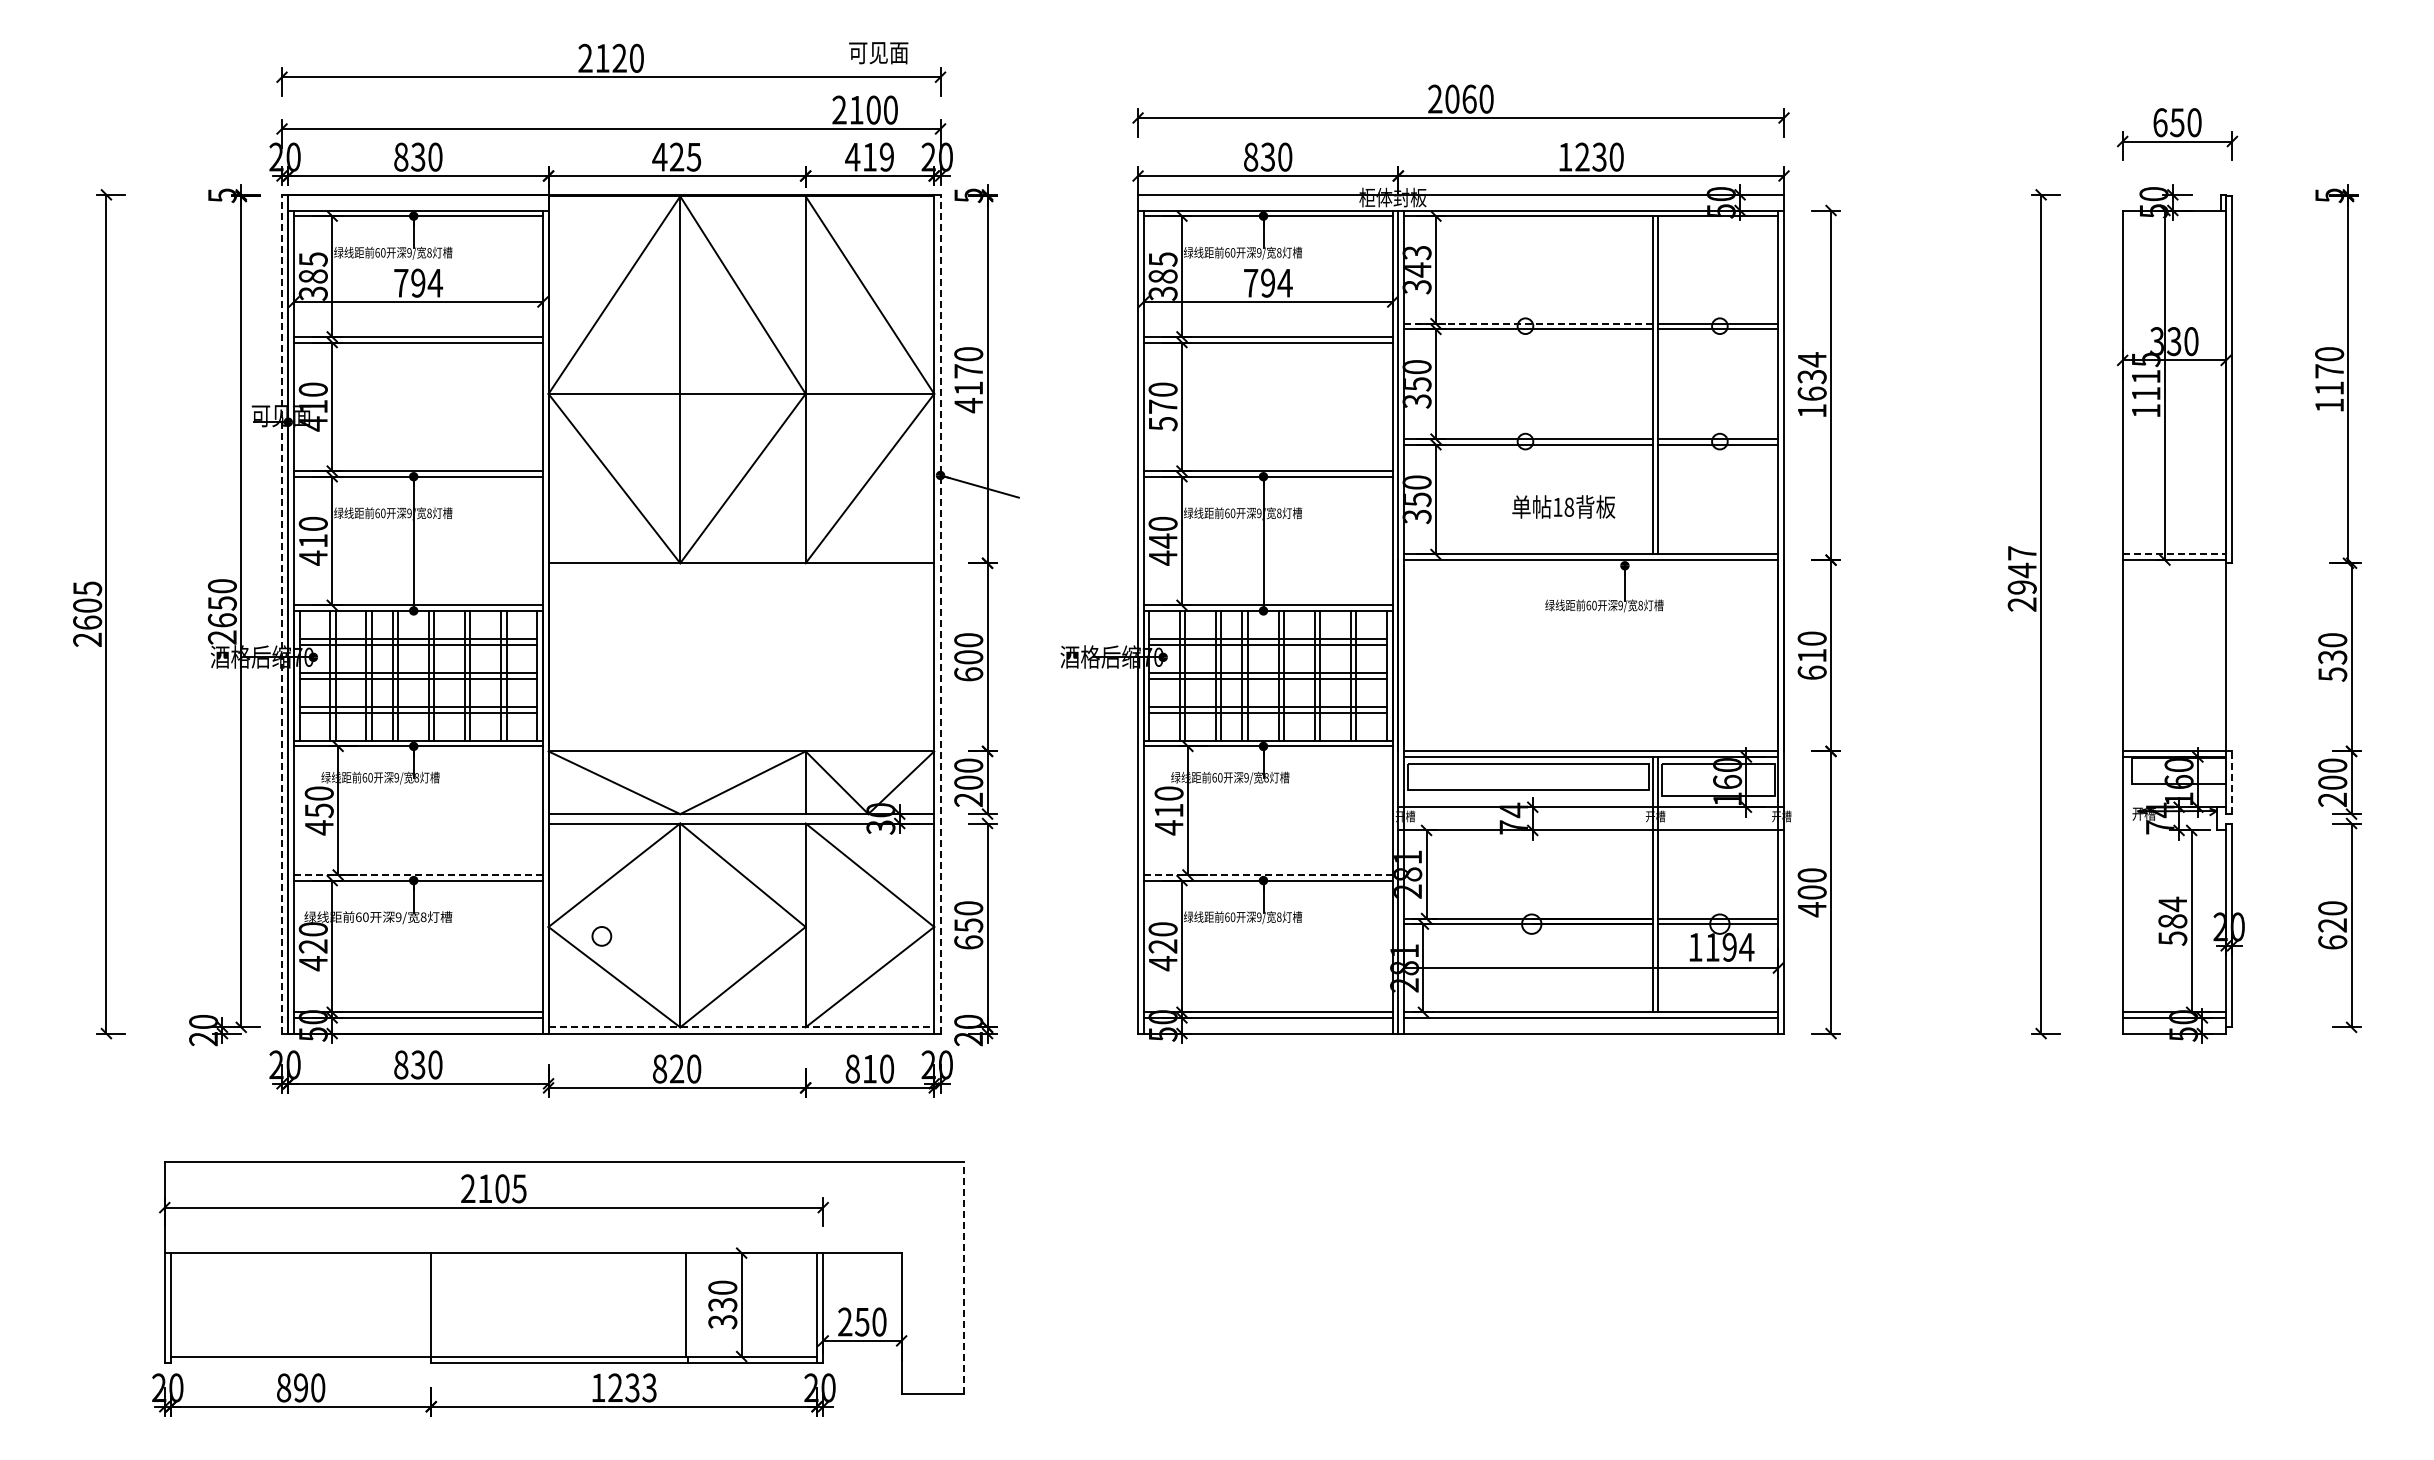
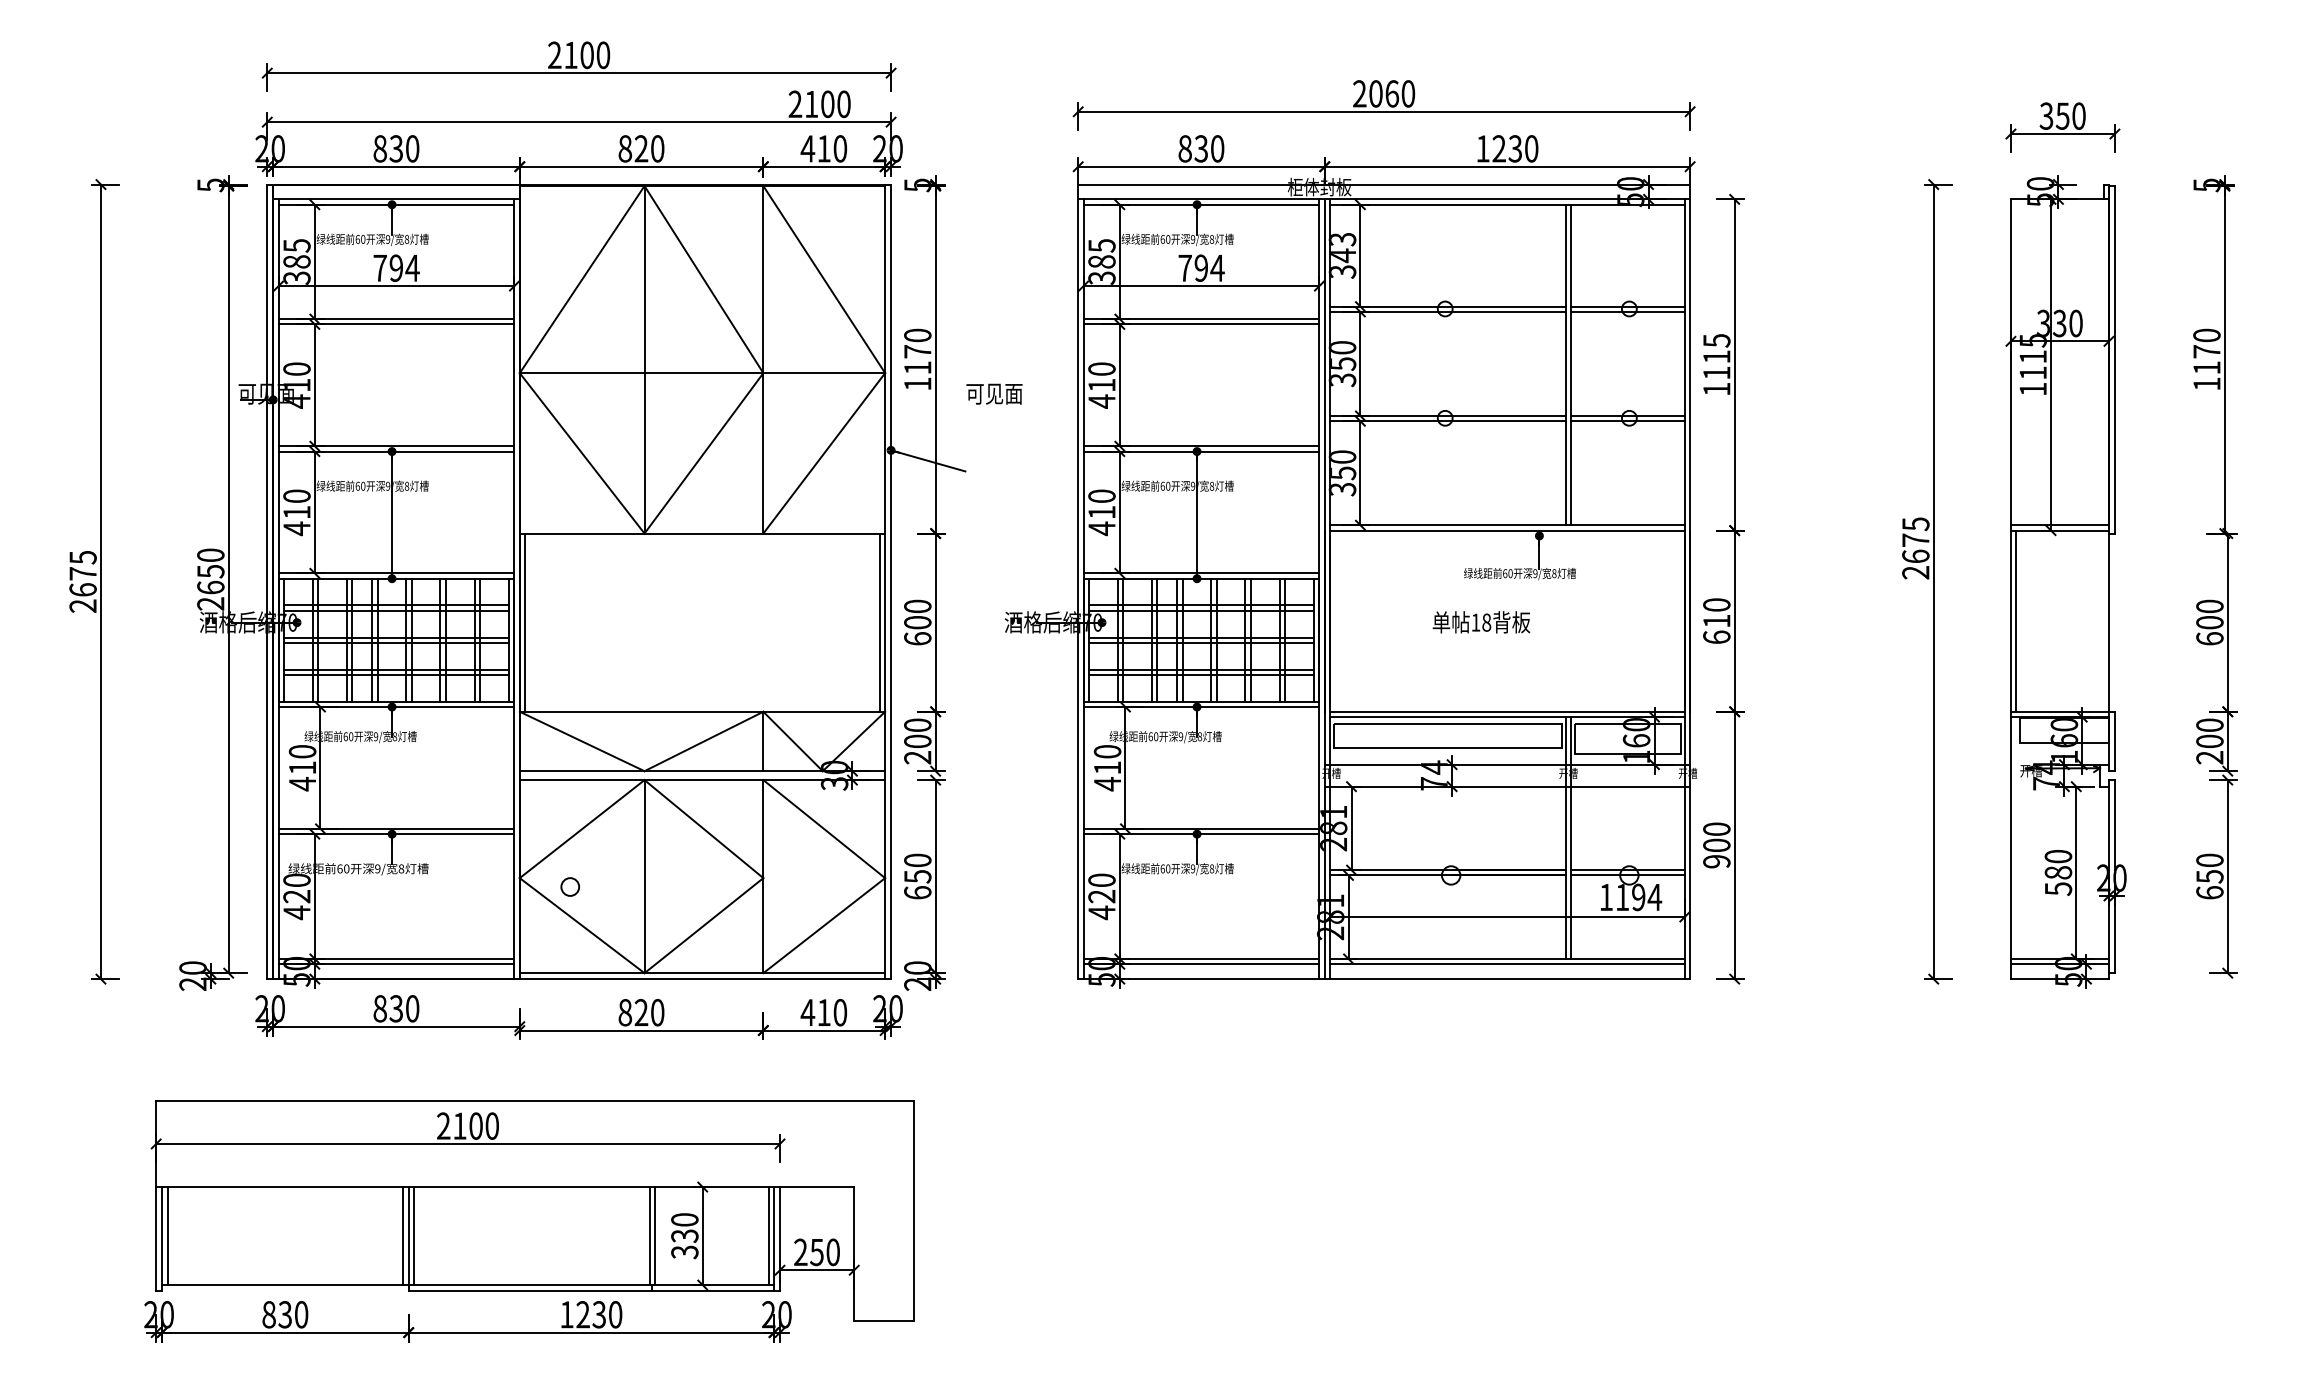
text: (878, 53) -> (994, 394), moved
text: (619, 57) -> (586, 54), 2120 -> 2100
text: (2160, 122) -> (2046, 116), 650 -> 350
text: (676, 156) -> (640, 148), 425 -> 820
text: (886, 156) -> (839, 148), 419 -> 410
line: (1528, 323) -> (1448, 306), dashed -> solid
text: (1811, 376) -> (1716, 356), 1634 -> 1115
text: (968, 405) -> (917, 384), 4170 -> 1170
text: (1163, 415) -> (1102, 393), 570 -> 410
text: (1563, 506) -> (1481, 621), moved
text: (1163, 540) -> (1102, 511), 440 -> 410
line: (2174, 554) -> (2060, 525), dashed -> solid
text: (2021, 570) -> (1915, 540), 2947 -> 2675
text: (87, 605) -> (83, 573), 2605 -> 2675
line: (282, 613) -> (267, 581), dashed -> solid
line: (940, 613) -> (891, 581), dashed -> solid
line: (2128, 655) -> (2016, 620), added
line: (554, 657) -> (525, 622), added
line: (928, 657) -> (879, 622), added
text: (2332, 665) -> (2209, 630), 530 -> 600
line: (2232, 782) -> (2114, 741), dashed -> solid
text: (319, 810) -> (302, 767), 450 -> 410
line: (418, 874) -> (396, 828), dashed -> solid
line: (1268, 874) -> (1201, 828), dashed -> solid
text: (2172, 904) -> (2058, 856), 584 -> 580
text: (1811, 909) -> (1716, 861), 400 -> 900
text: (2332, 925) -> (2209, 876), 620 -> 650
line: (741, 1027) -> (702, 973), dashed -> solid
text: (852, 1068) -> (807, 1012), 810 -> 410
text: (519, 1188) -> (492, 1125), 2105 -> 2100
line: (964, 1277) -> (913, 1210), dashed -> solid
line: (176, 1304) -> (167, 1235), added
line: (425, 1304) -> (403, 1235), added
line: (436, 1304) -> (413, 1235), added
line: (691, 1304) -> (655, 1235), added
line: (811, 1304) -> (768, 1235), added
text: (300, 1387) -> (284, 1314), 890 -> 830
text: (649, 1387) -> (615, 1314), 1233 -> 1230

